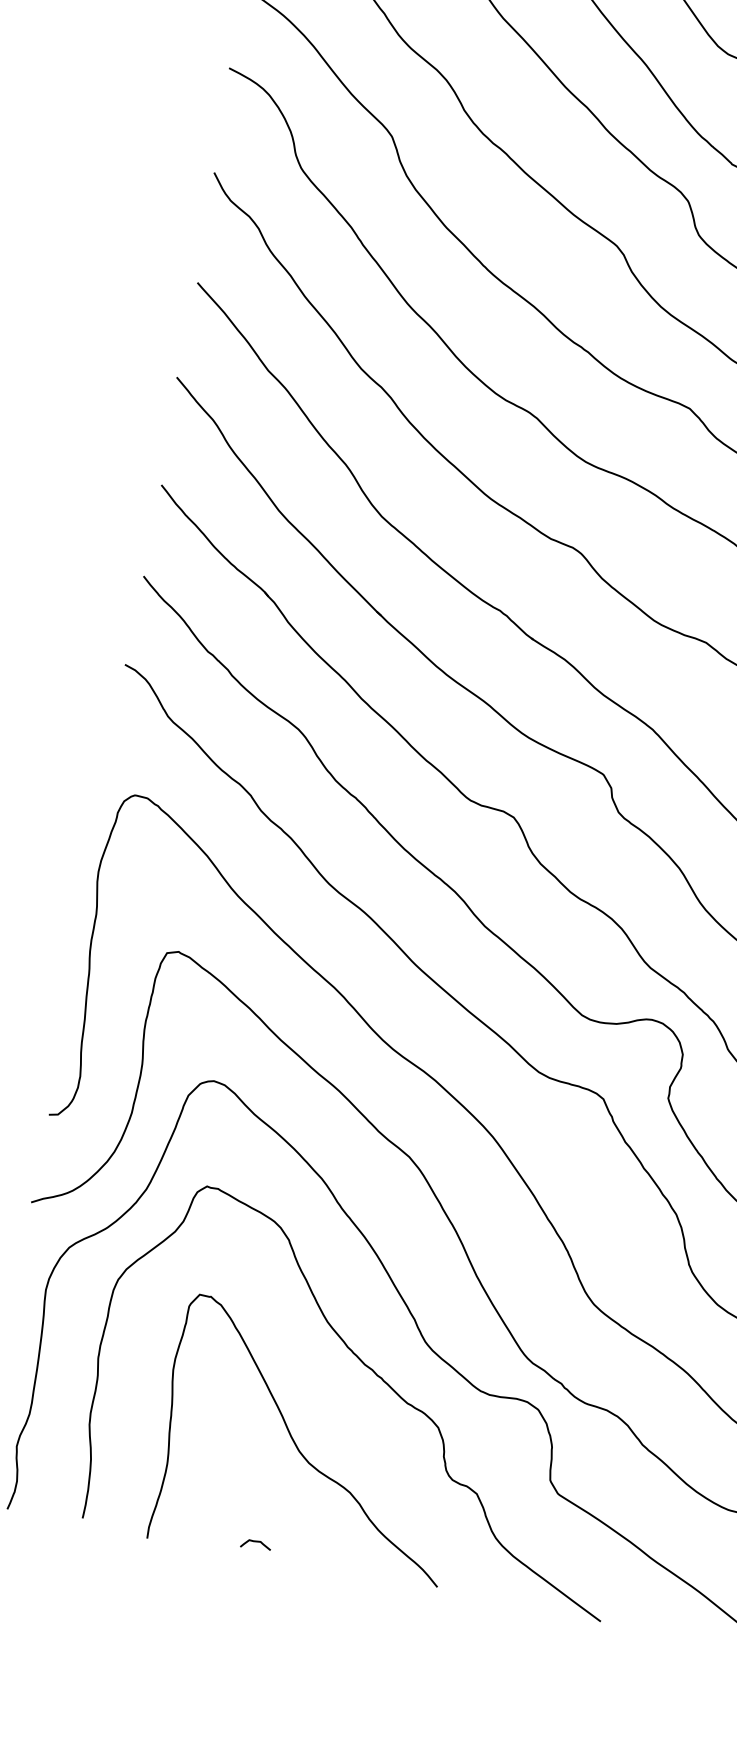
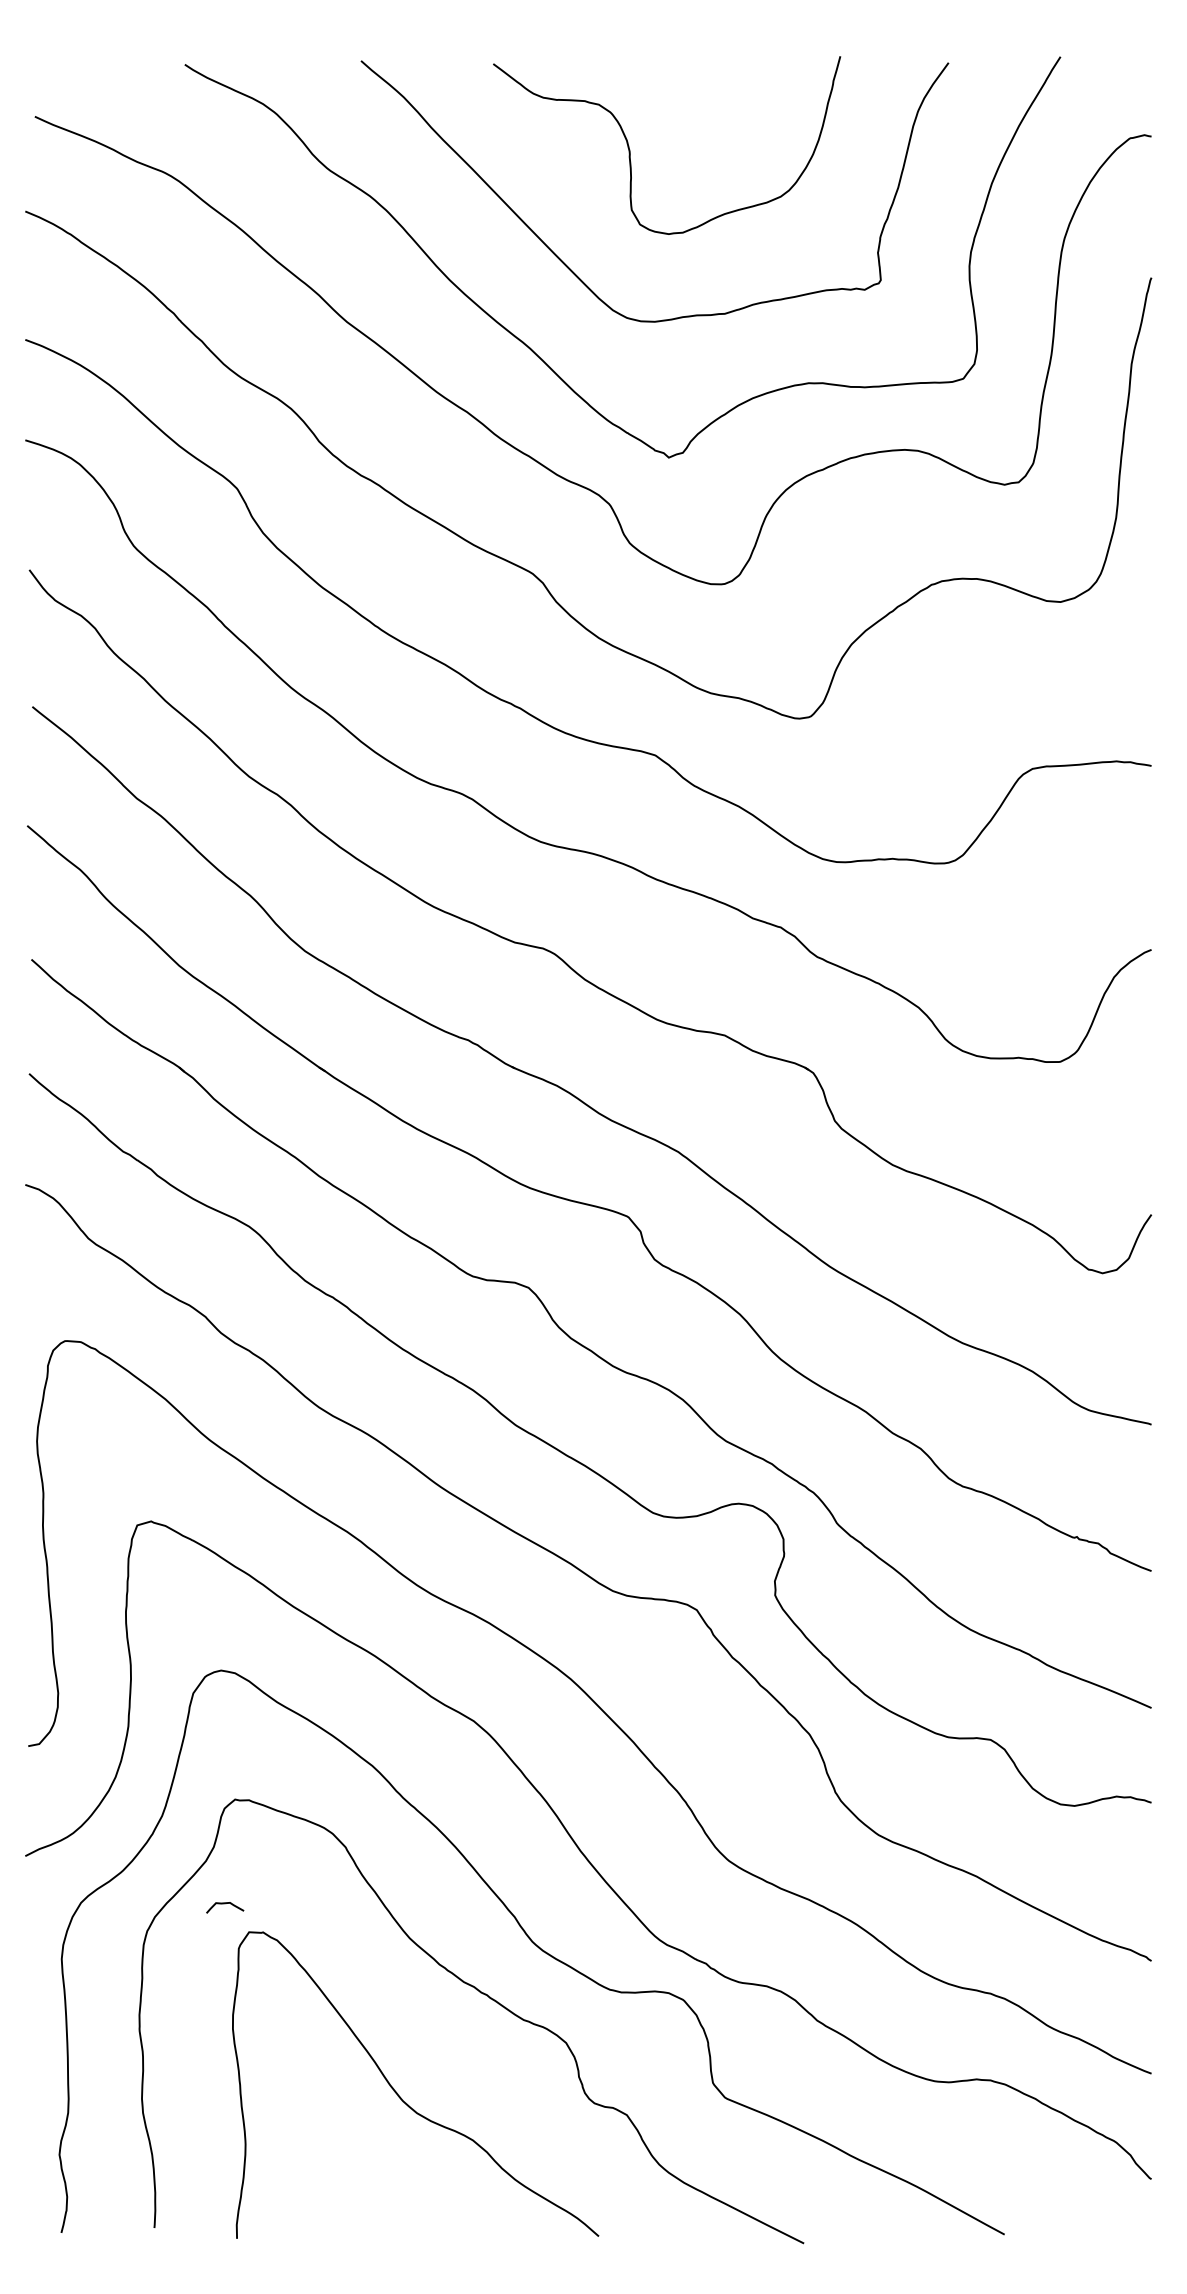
curve: (256, 1542) -> (225, 1904), moved

